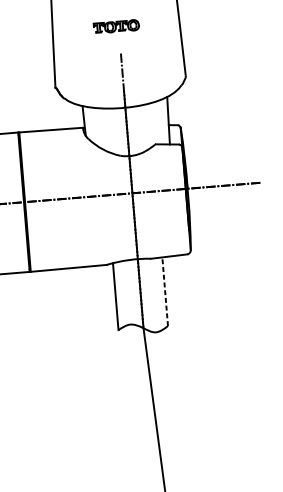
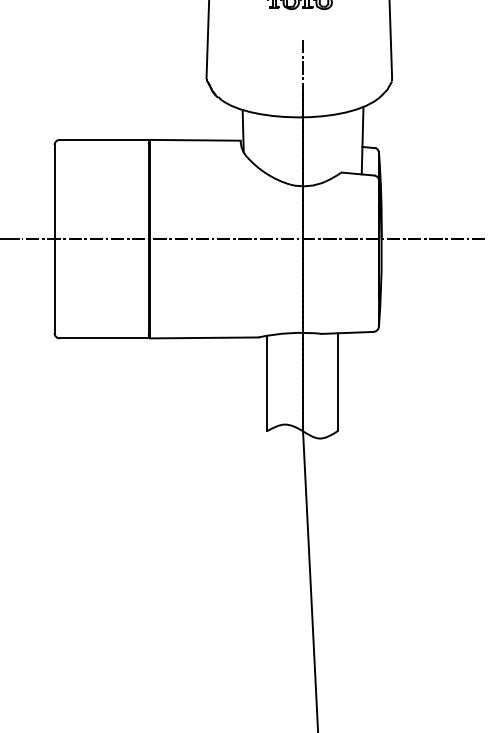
line: (164, 291) -> (337, 382), dashed -> solid

